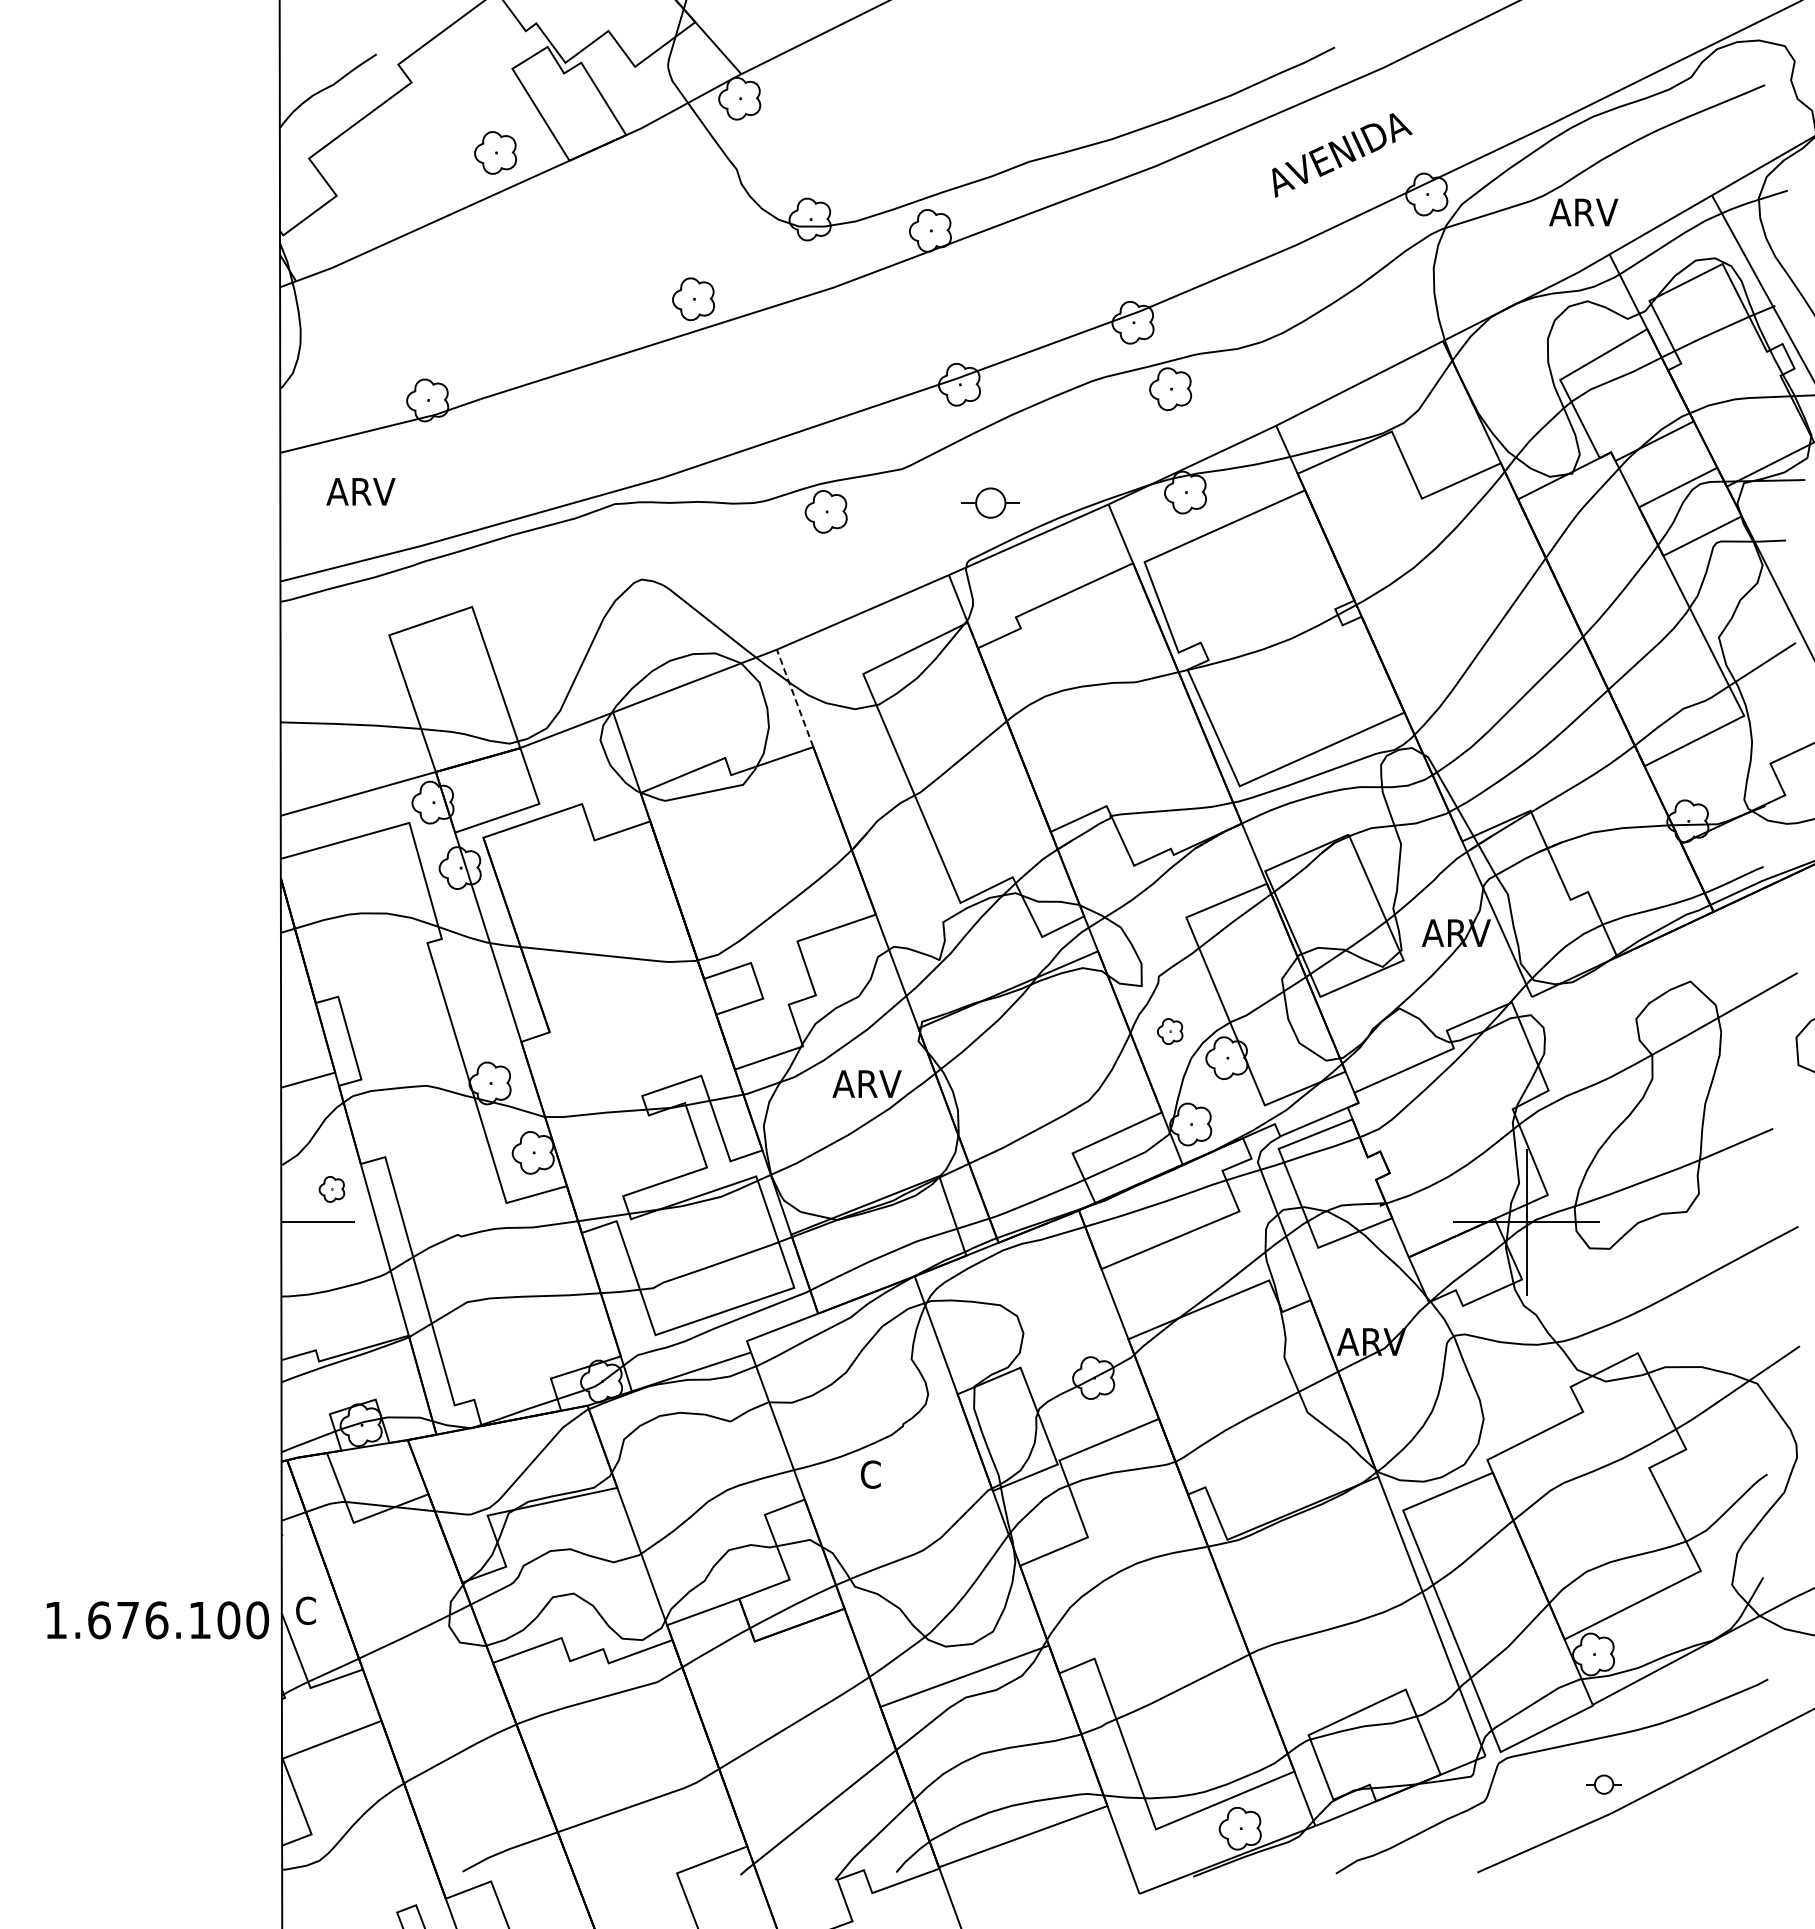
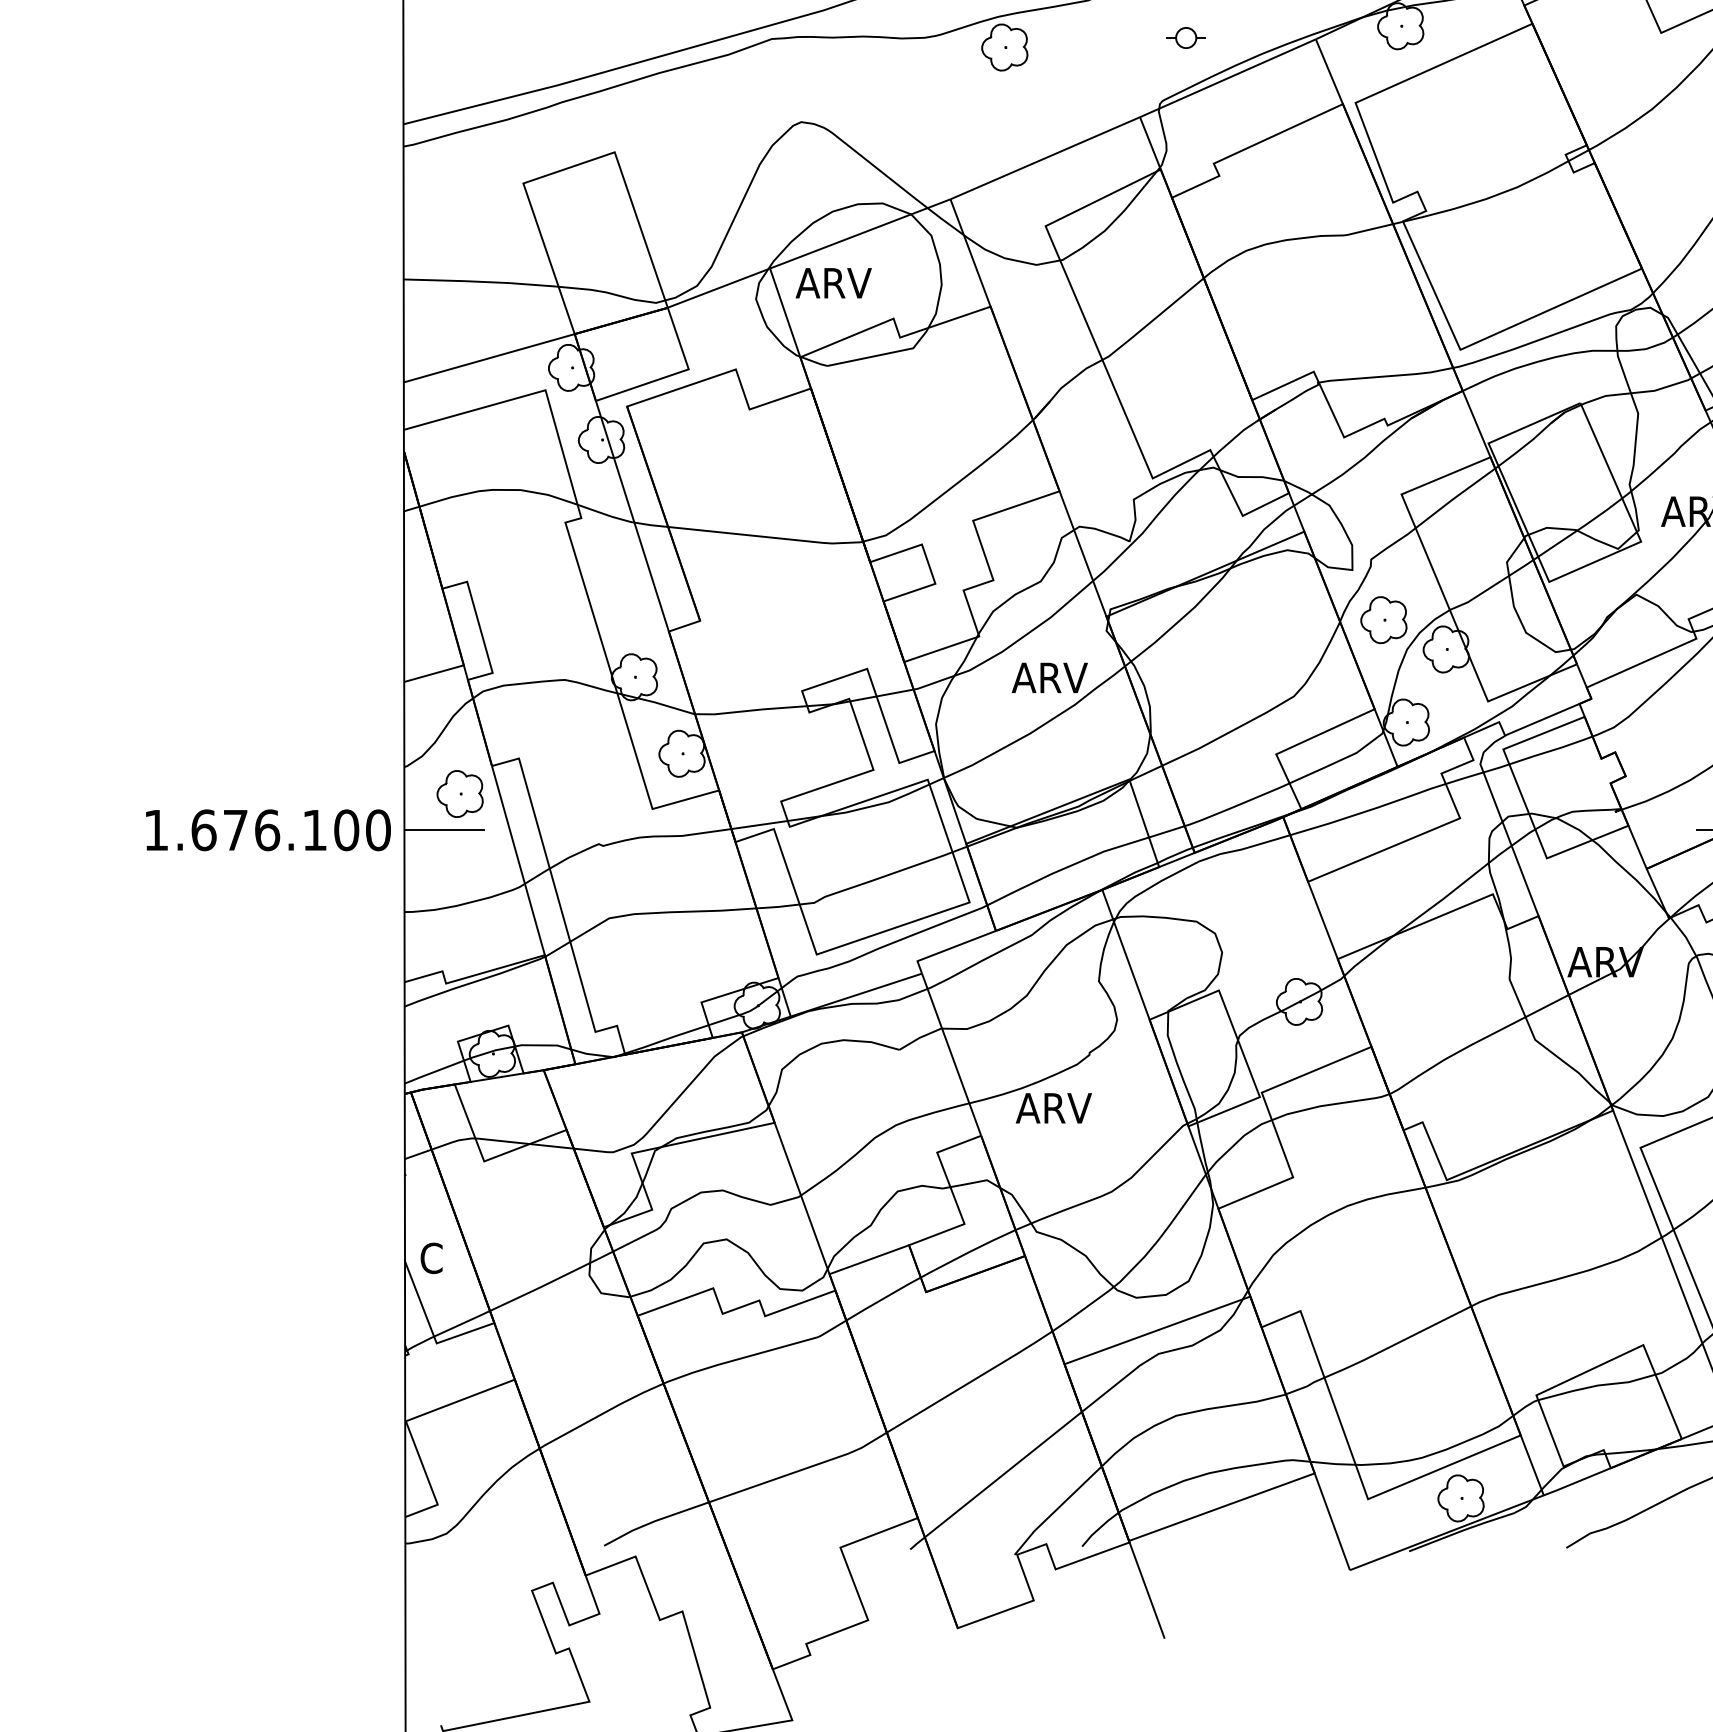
text: (360, 491) -> (833, 282), moved
part: (990, 503) -> (1185, 38), size x0.62
line: (794, 697) -> (969, 252), dashed -> solid
part: (1169, 1031) -> (1383, 620), size x1.67
part: (331, 1189) -> (459, 794), size x1.67
text: (870, 1474) -> (1053, 1108), C -> ARV
text: (157, 1620) -> (268, 830), moved

